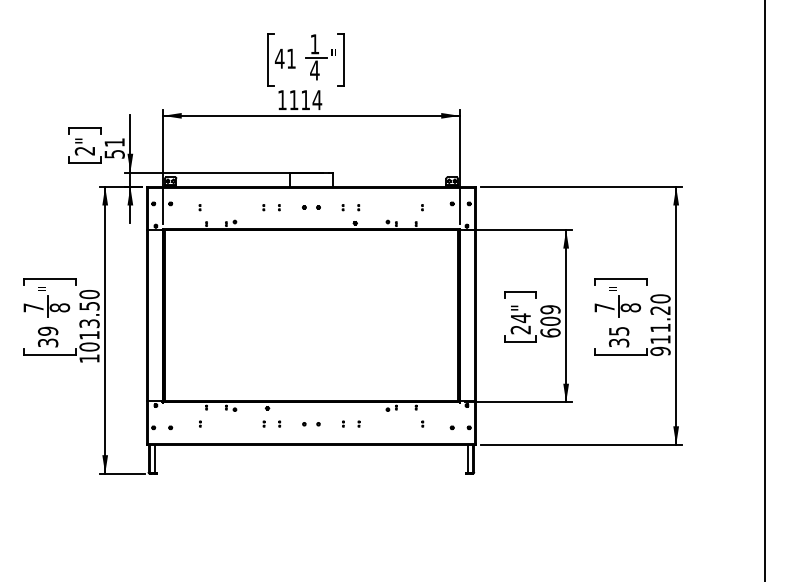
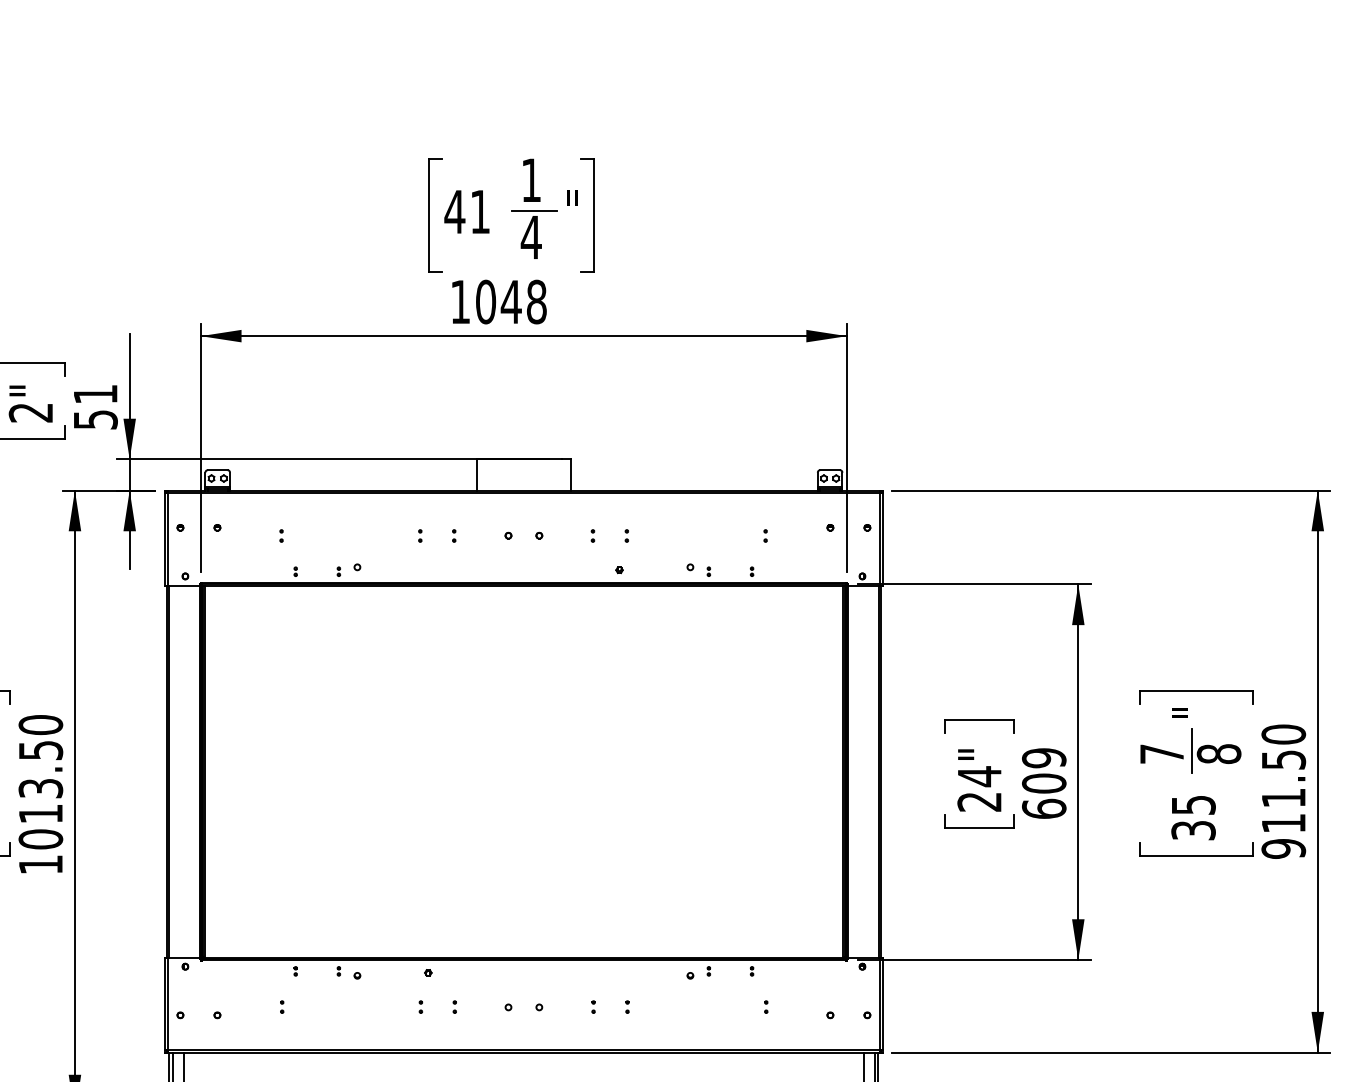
text: (305, 100) -> (510, 302), 1114 -> 1048
text: (660, 310) -> (1283, 759), 911.20 -> 911.50

